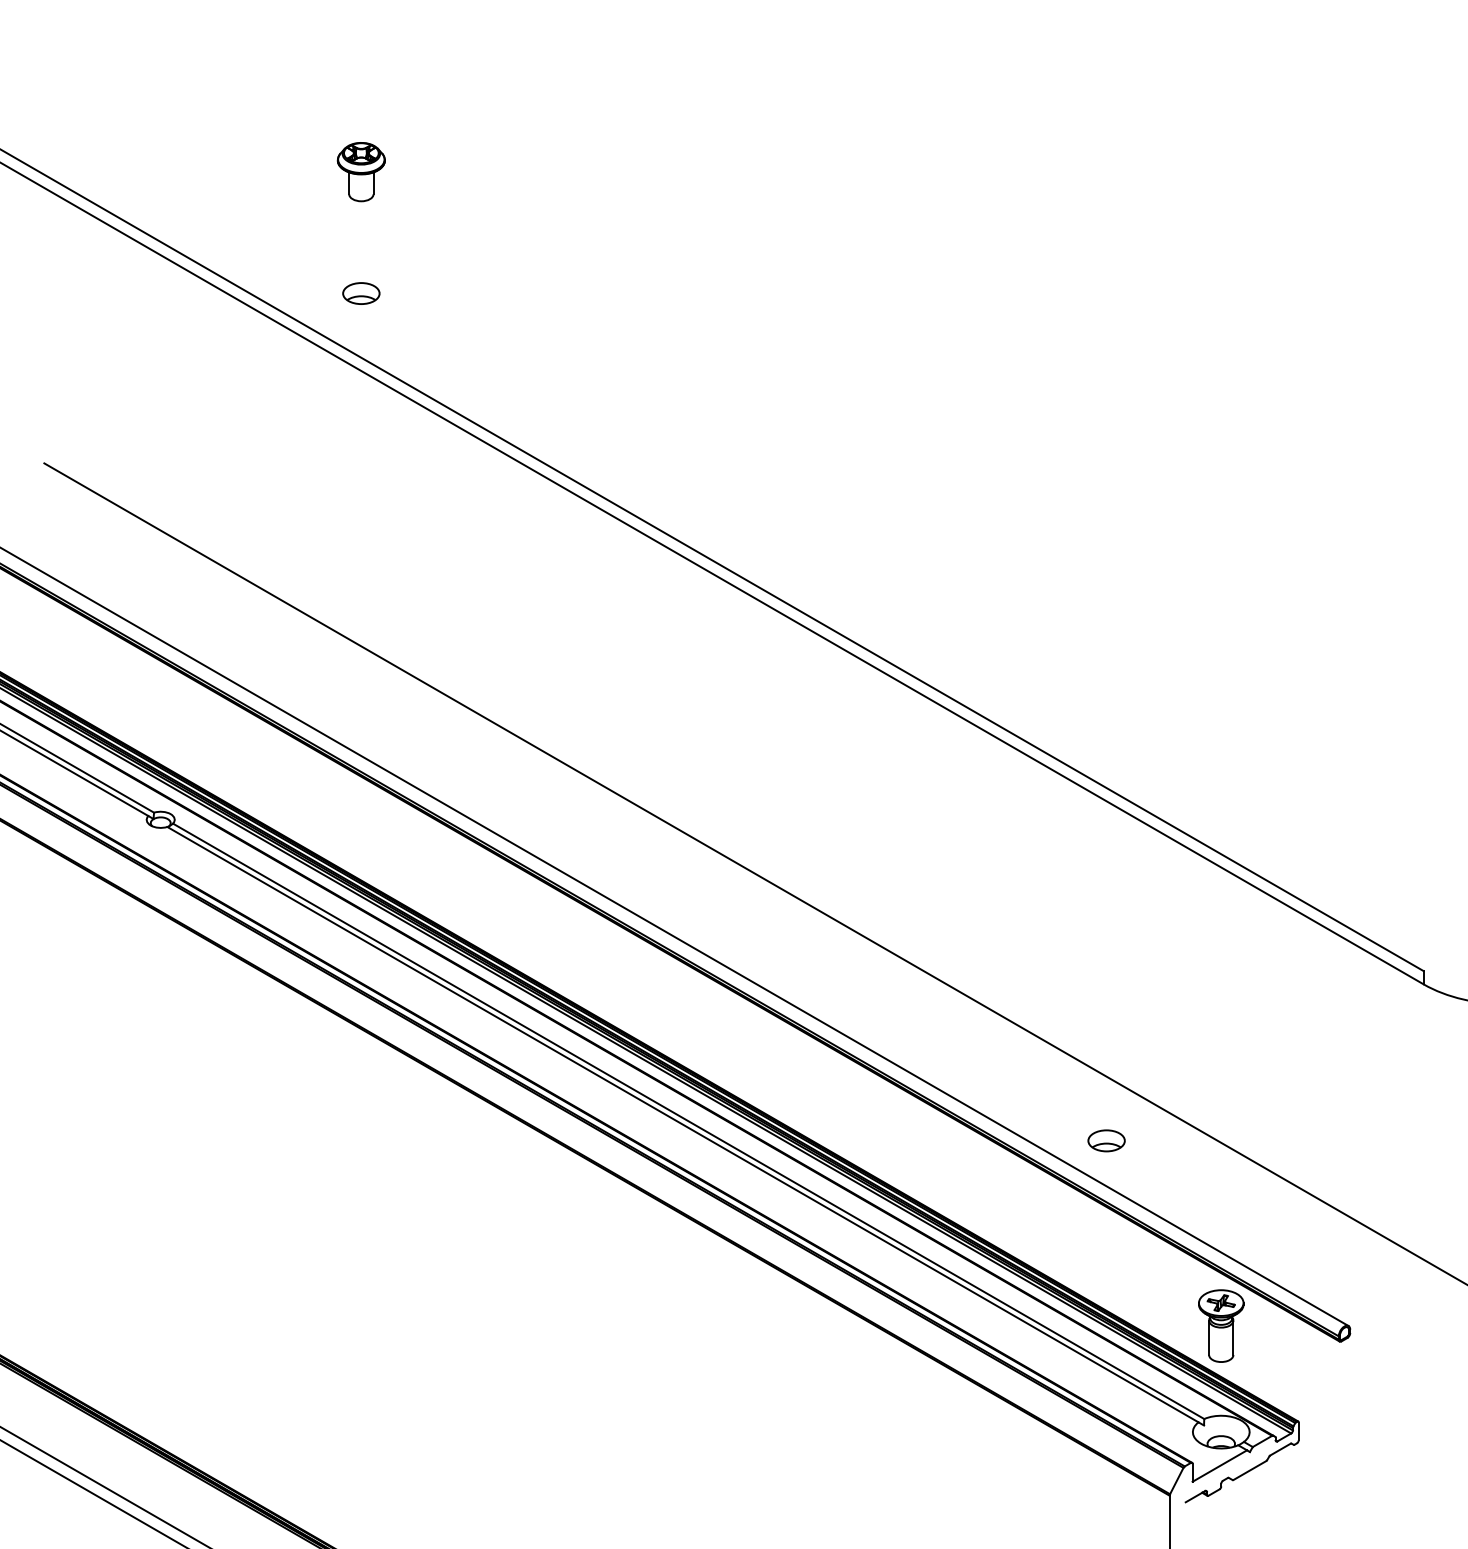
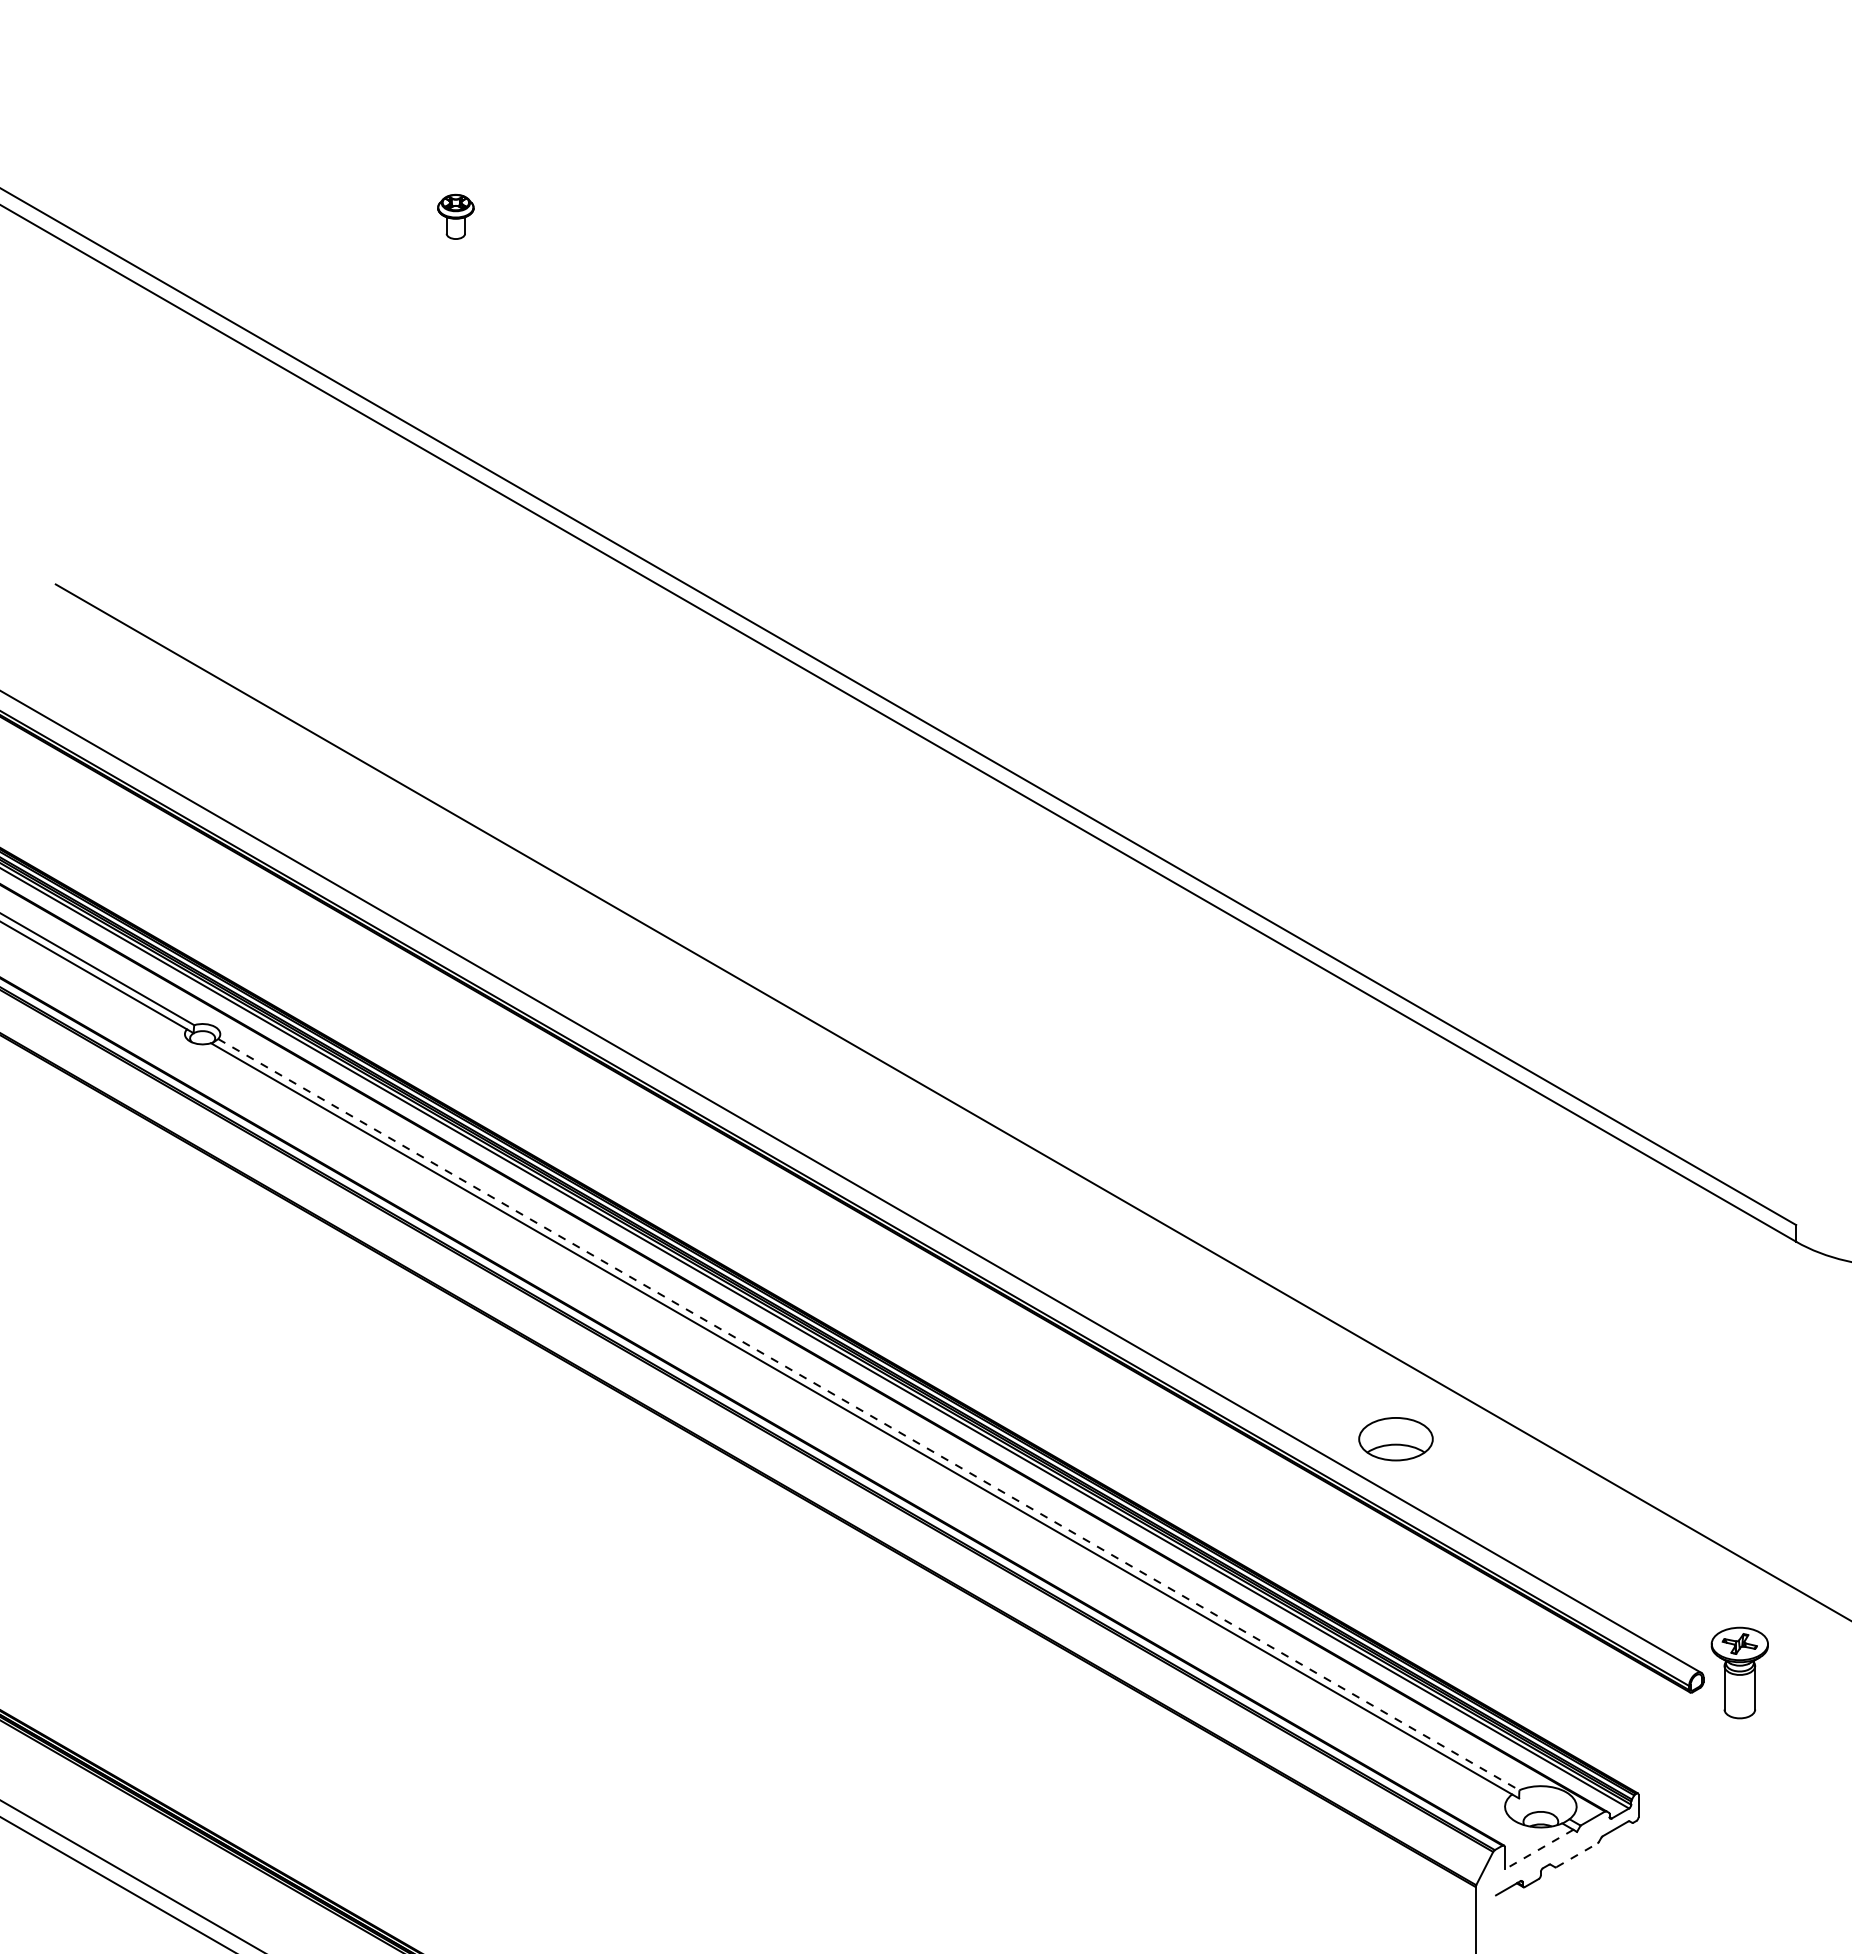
part: (361, 171) -> (455, 216), size x0.6
part: (361, 293) -> (455, 370), removed
line: (689, 1121) -> (869, 1414), solid -> dashed
part: (1106, 1141) -> (1396, 1439), size x1.6
part: (1220, 1325) -> (1739, 1672), moved
line: (1220, 1465) -> (1539, 1849), solid -> dashed
line: (1250, 1470) -> (1577, 1855), solid -> dashed

